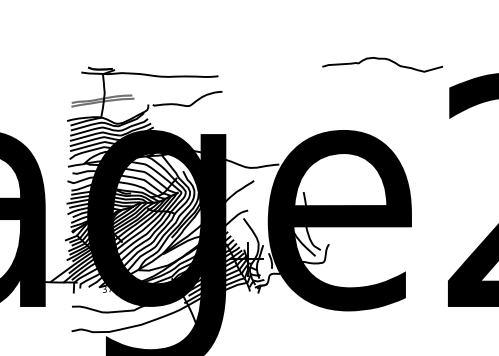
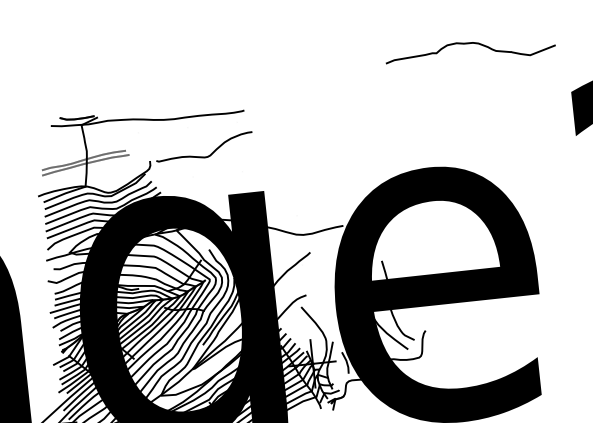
curve: (382, 59) -> (469, 44), moved

